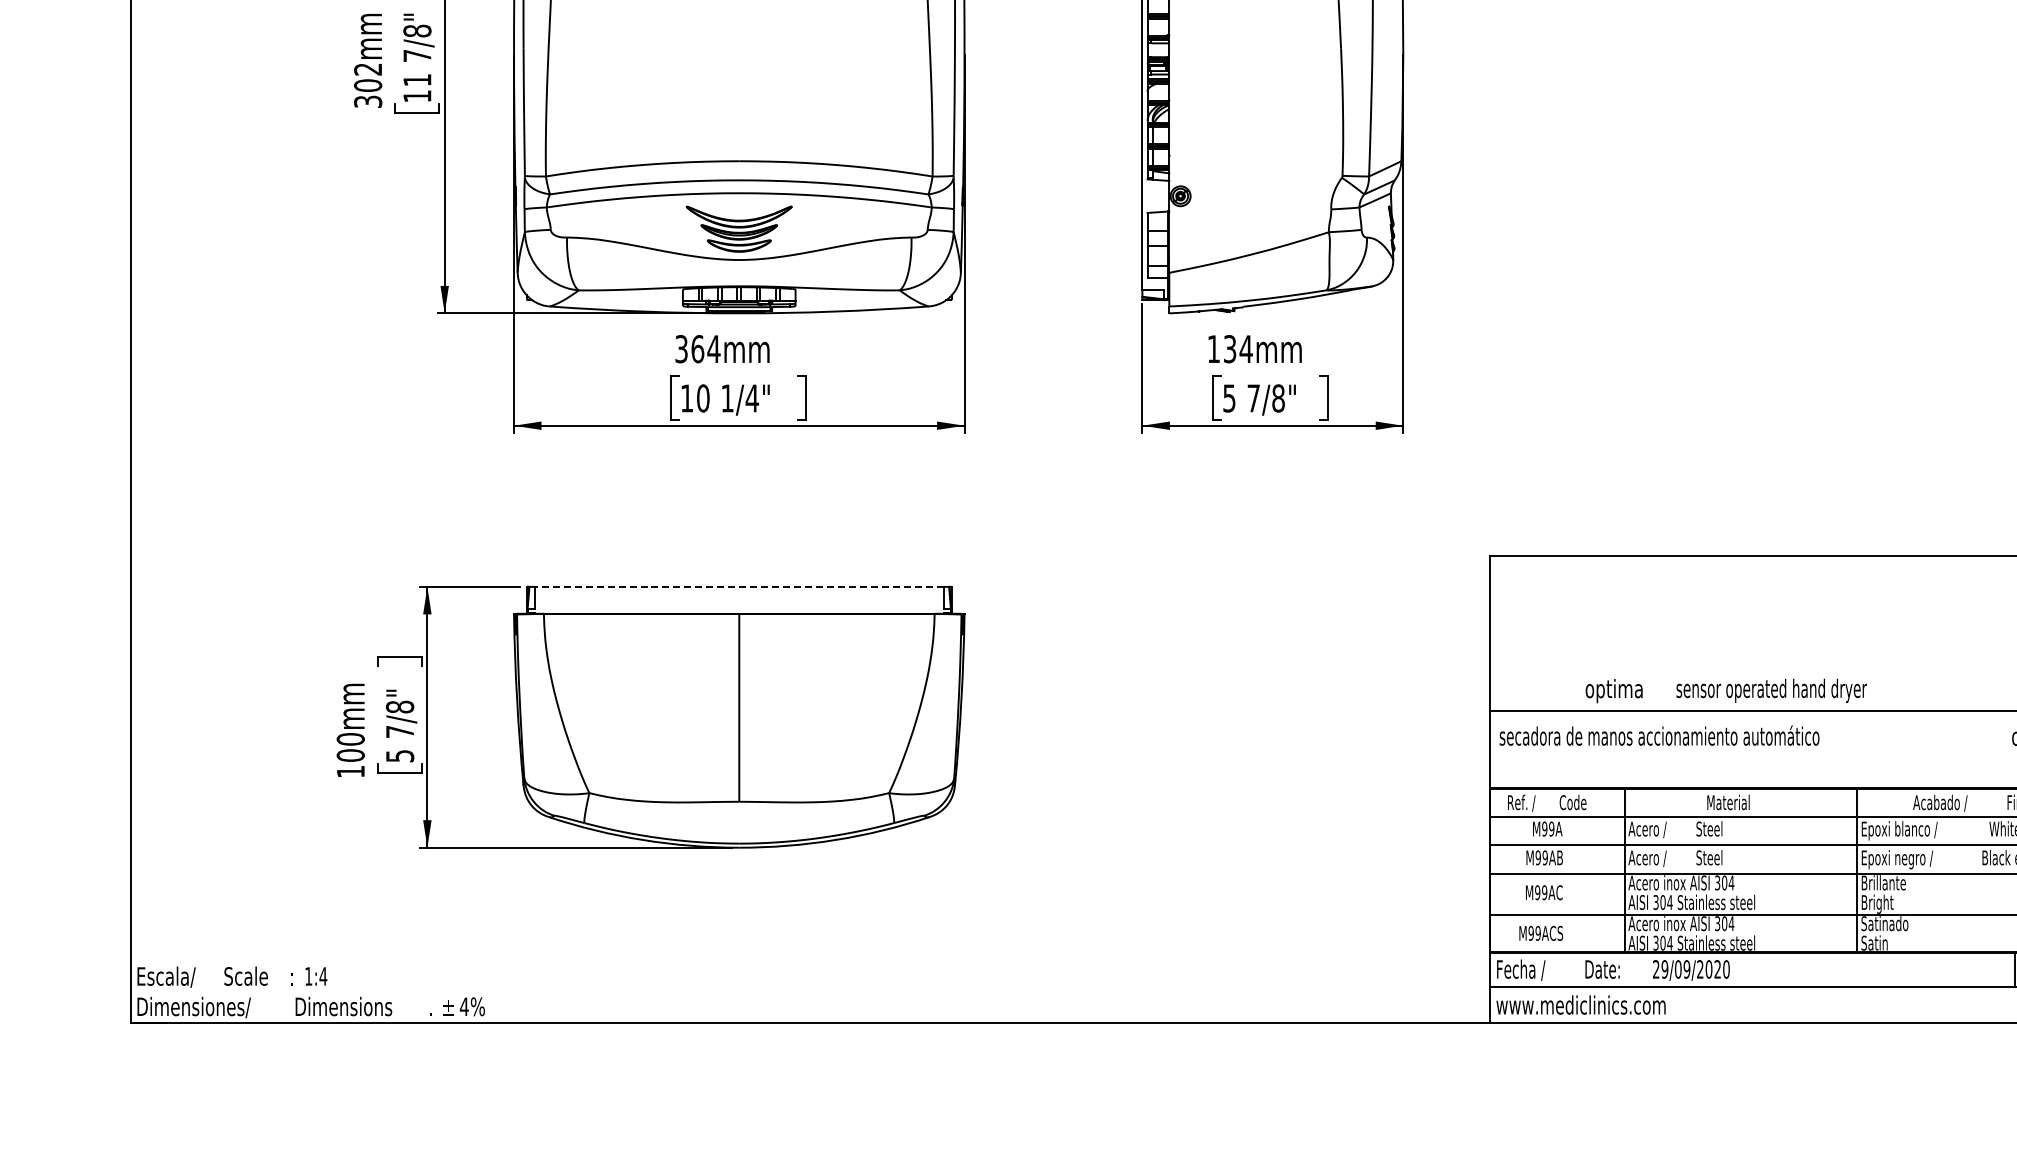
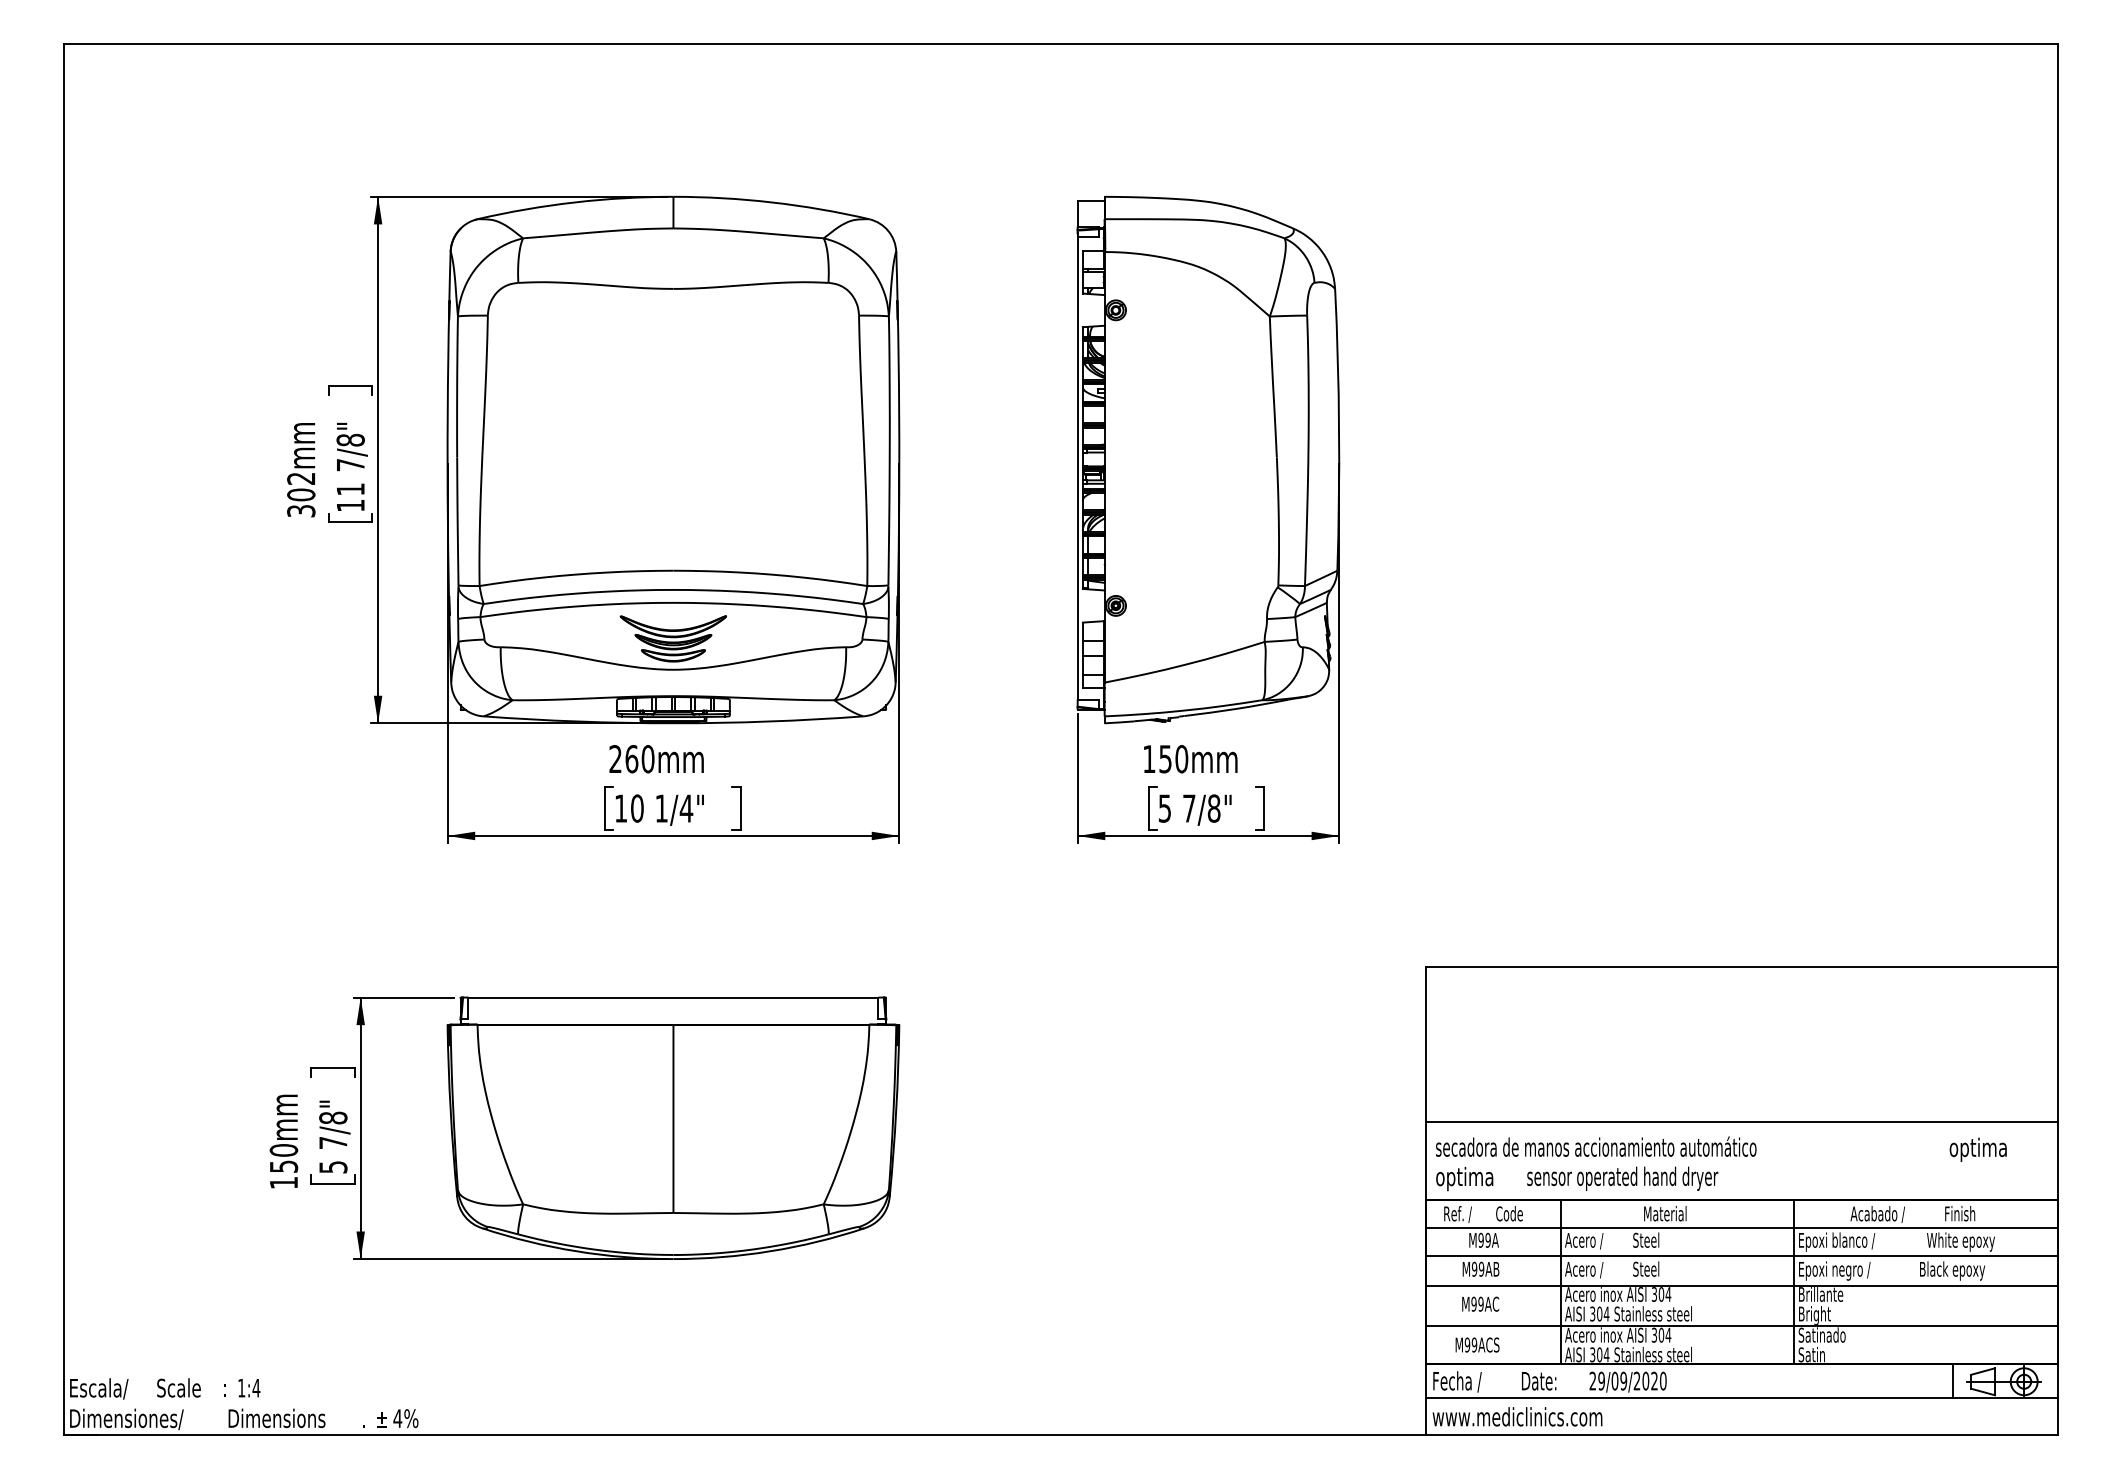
text: (697, 349) -> (631, 759), 364mm -> 260mm
text: (1238, 349) -> (1174, 759), 134mm -> 150mm
line: (739, 586) -> (673, 997), dashed -> solid
text: (1726, 690) -> (1577, 1178), moved
text: (350, 755) -> (283, 1166), 100mm -> 150mm

